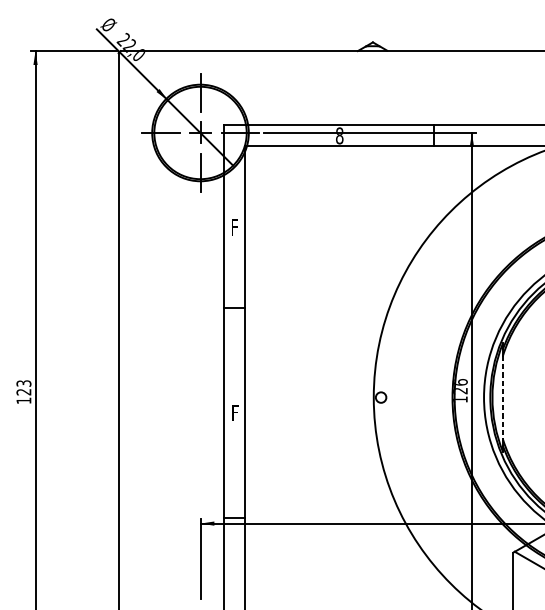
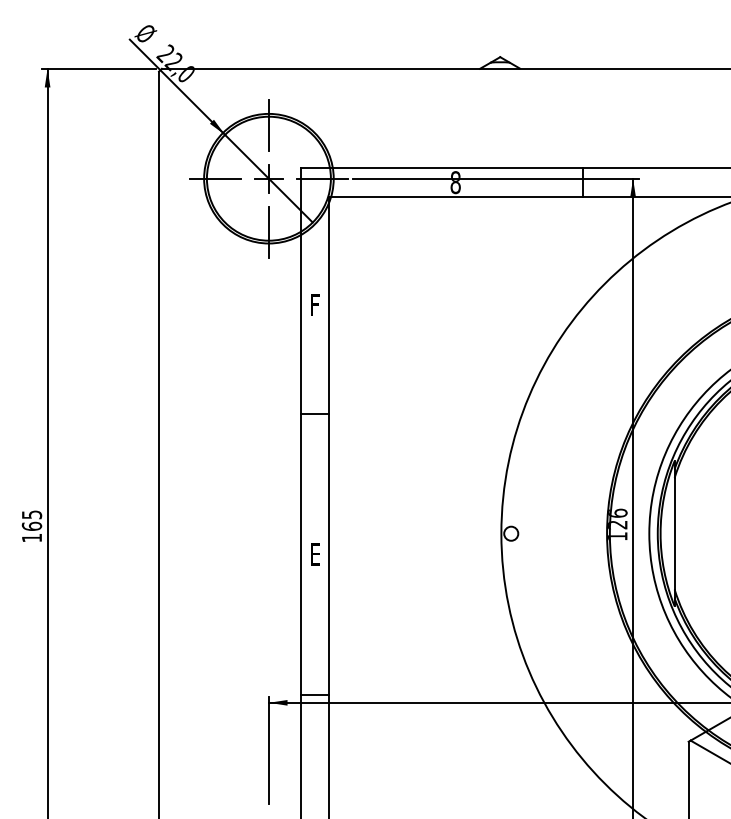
text: (23, 387) -> (31, 520), 123 -> 165
line: (502, 397) -> (674, 533), dashed -> solid
text: (235, 416) -> (316, 559), F -> E

